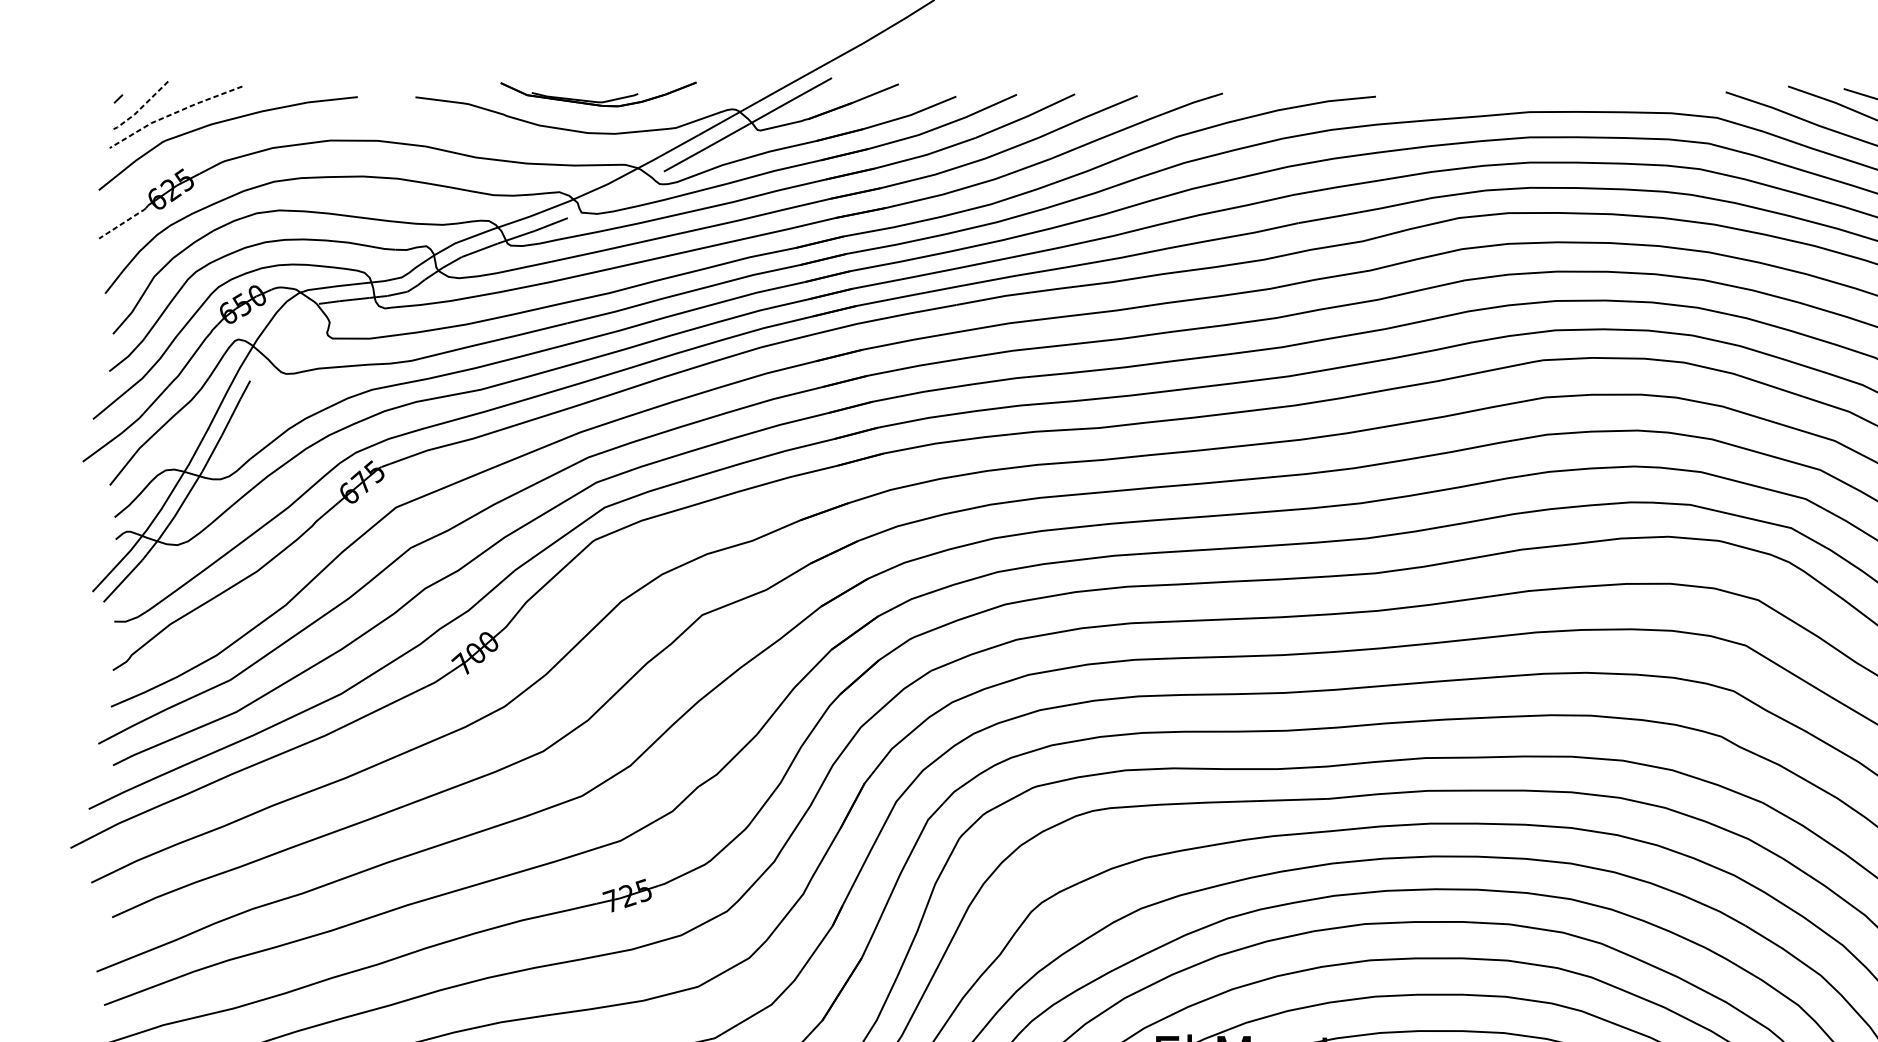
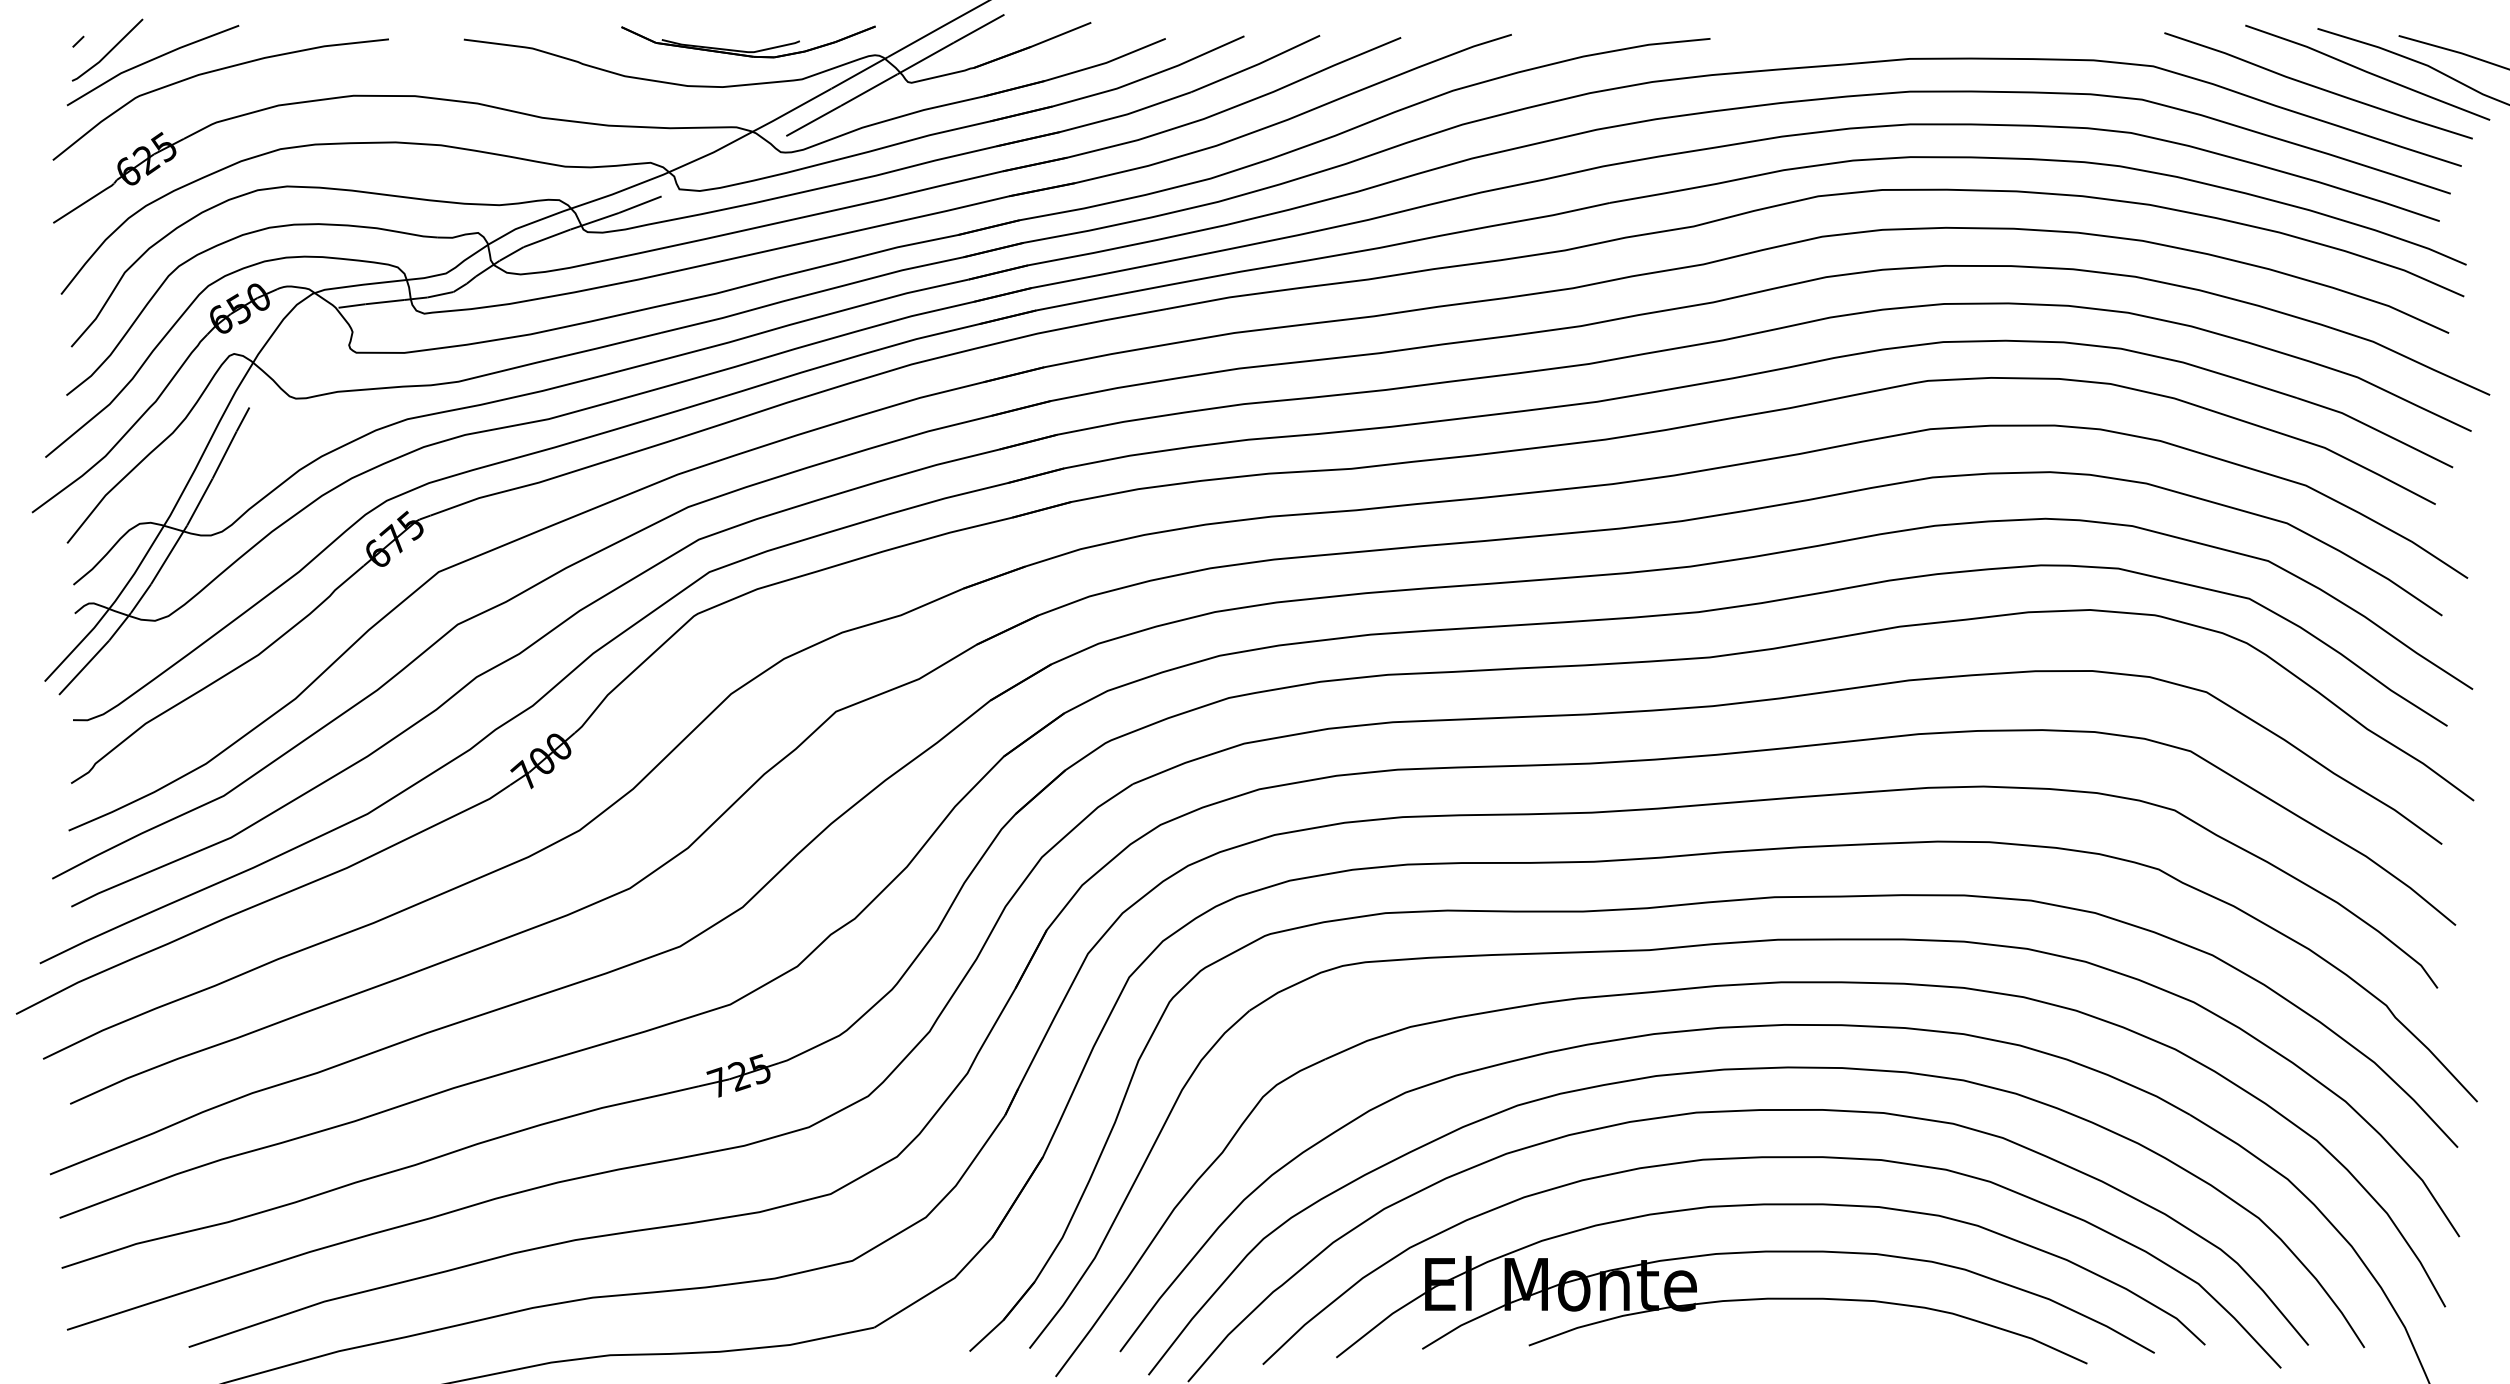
part: (595, 101) -> (744, 50), moved
line: (141, 107) -> (108, 53), dashed -> solid
line: (174, 113) -> (150, 60), dashed -> solid
line: (123, 222) -> (84, 202), dashed -> solid

